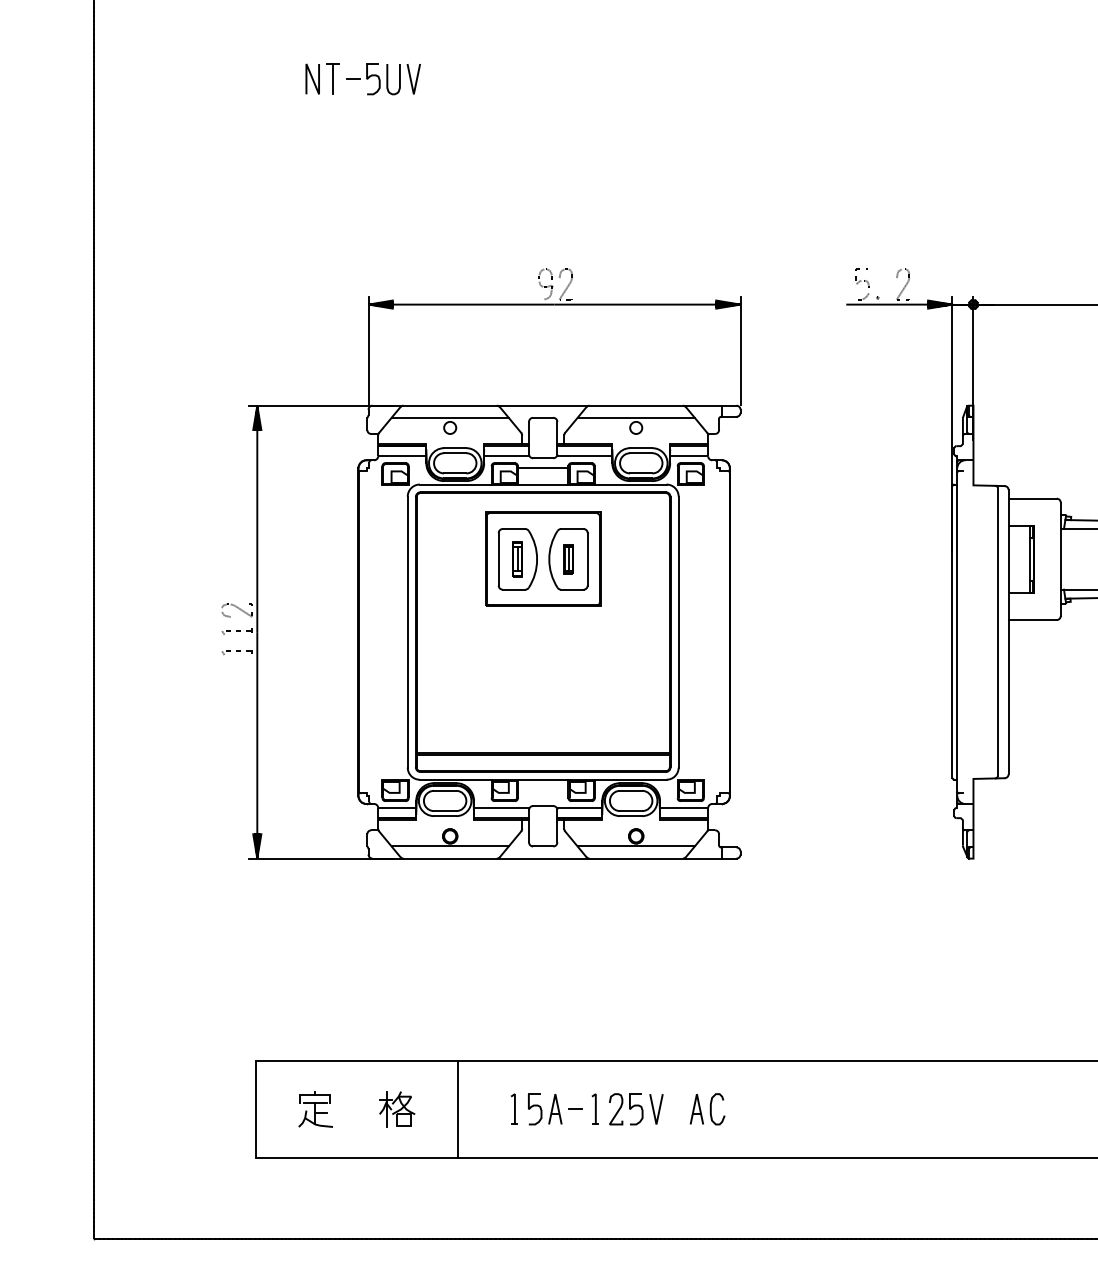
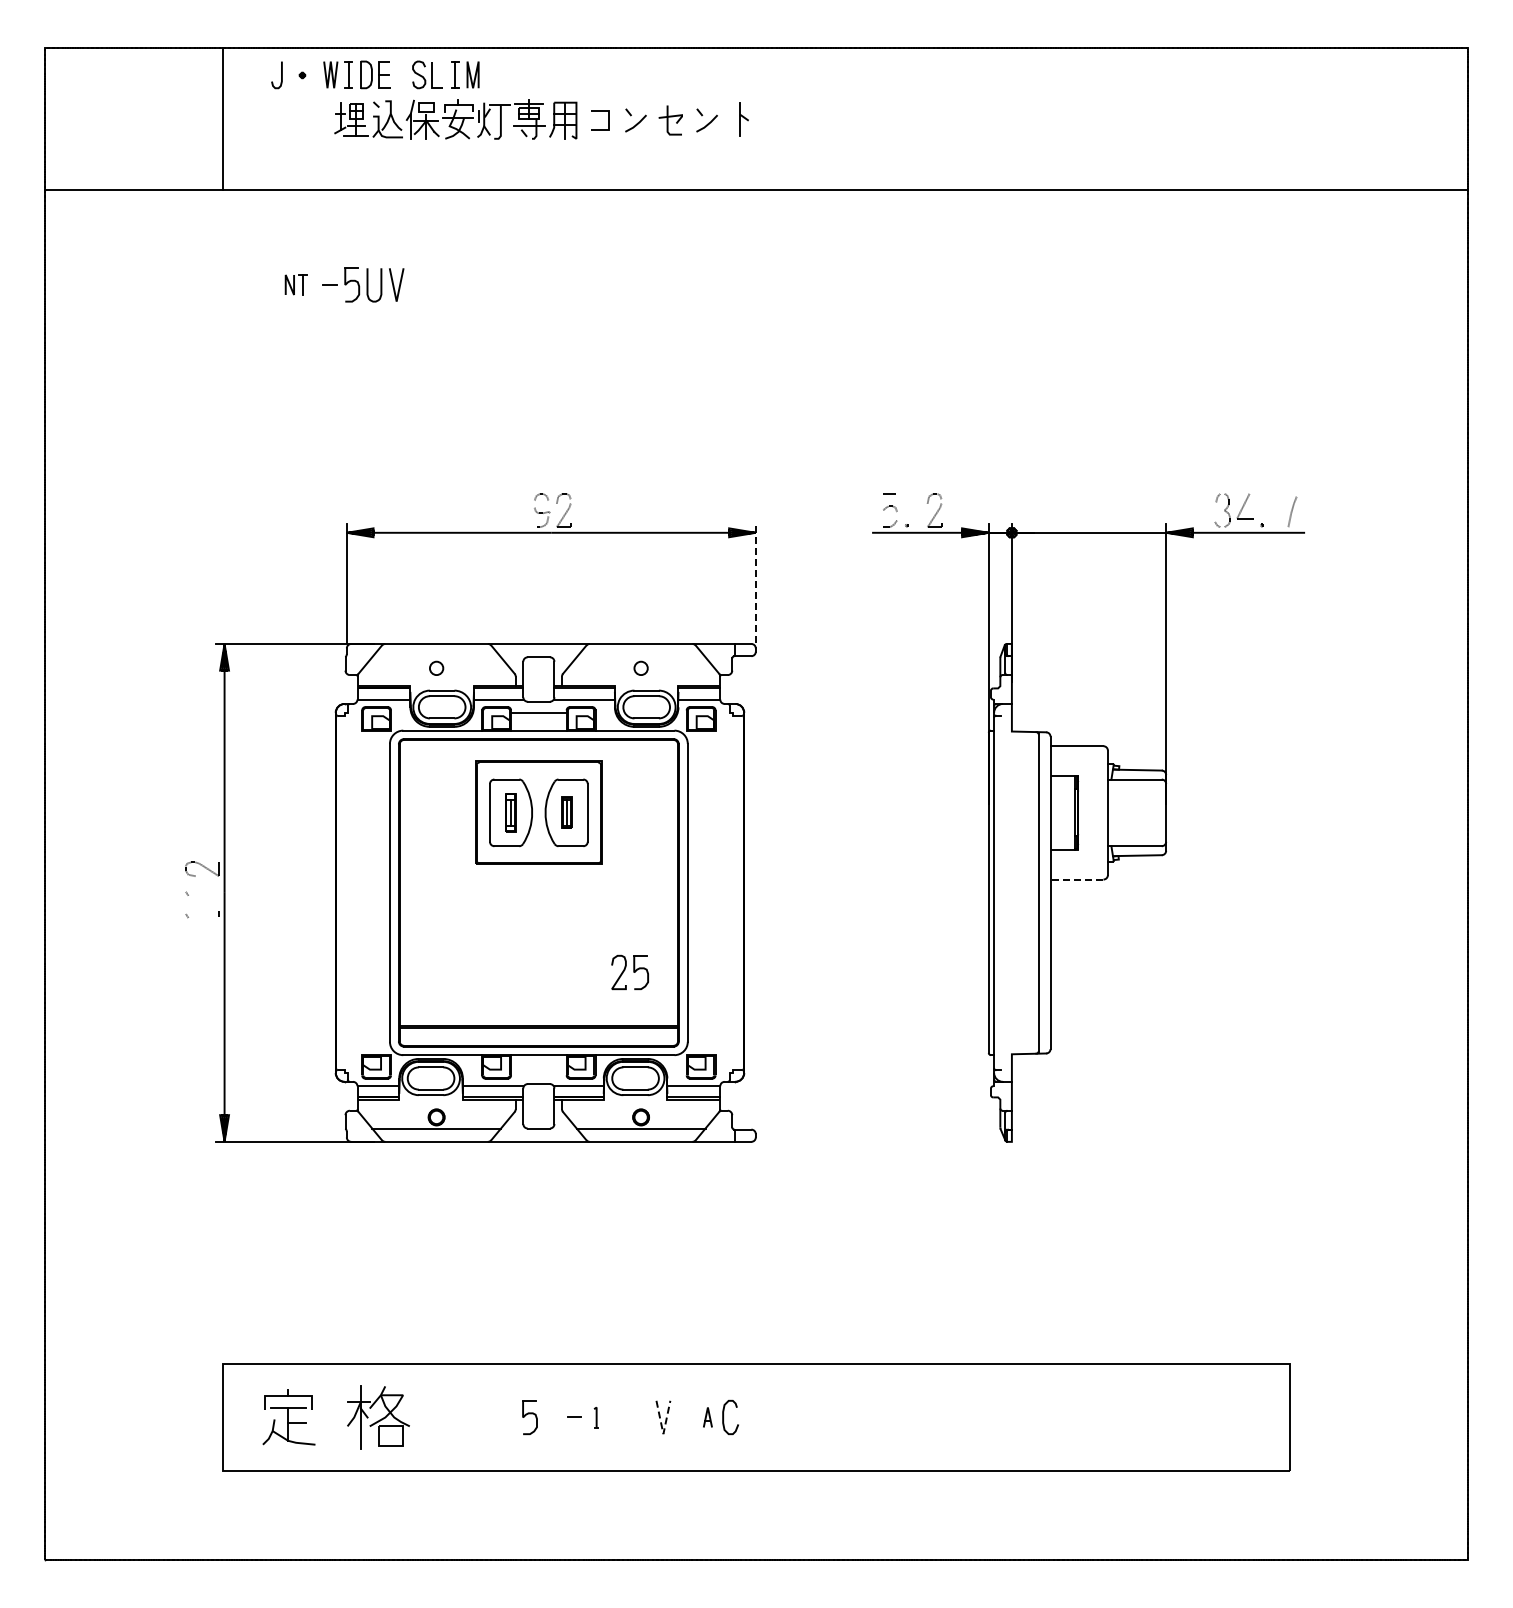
part: (322, 78) -> (296, 284), size x0.6
line: (740, 350) -> (755, 583), solid -> dashed
line: (450, 418) -> (436, 657), removed
line: (635, 418) -> (640, 657), removed
line: (1032, 619) -> (1076, 879), solid -> dashed
part: (315, 1109) -> (288, 1417), size x1.4
part: (397, 1109) -> (378, 1417), size x1.6
line: (458, 1109) -> (445, 1417), removed
part: (514, 1109) -> (507, 1417), removed
part: (554, 1109) -> (551, 1417), removed
part: (595, 1109) -> (596, 1417), size x0.6
part: (625, 1109) -> (629, 972), moved
part: (696, 1109) -> (707, 1417), size x0.6
line: (656, 1124) -> (663, 1434), solid -> dashed

